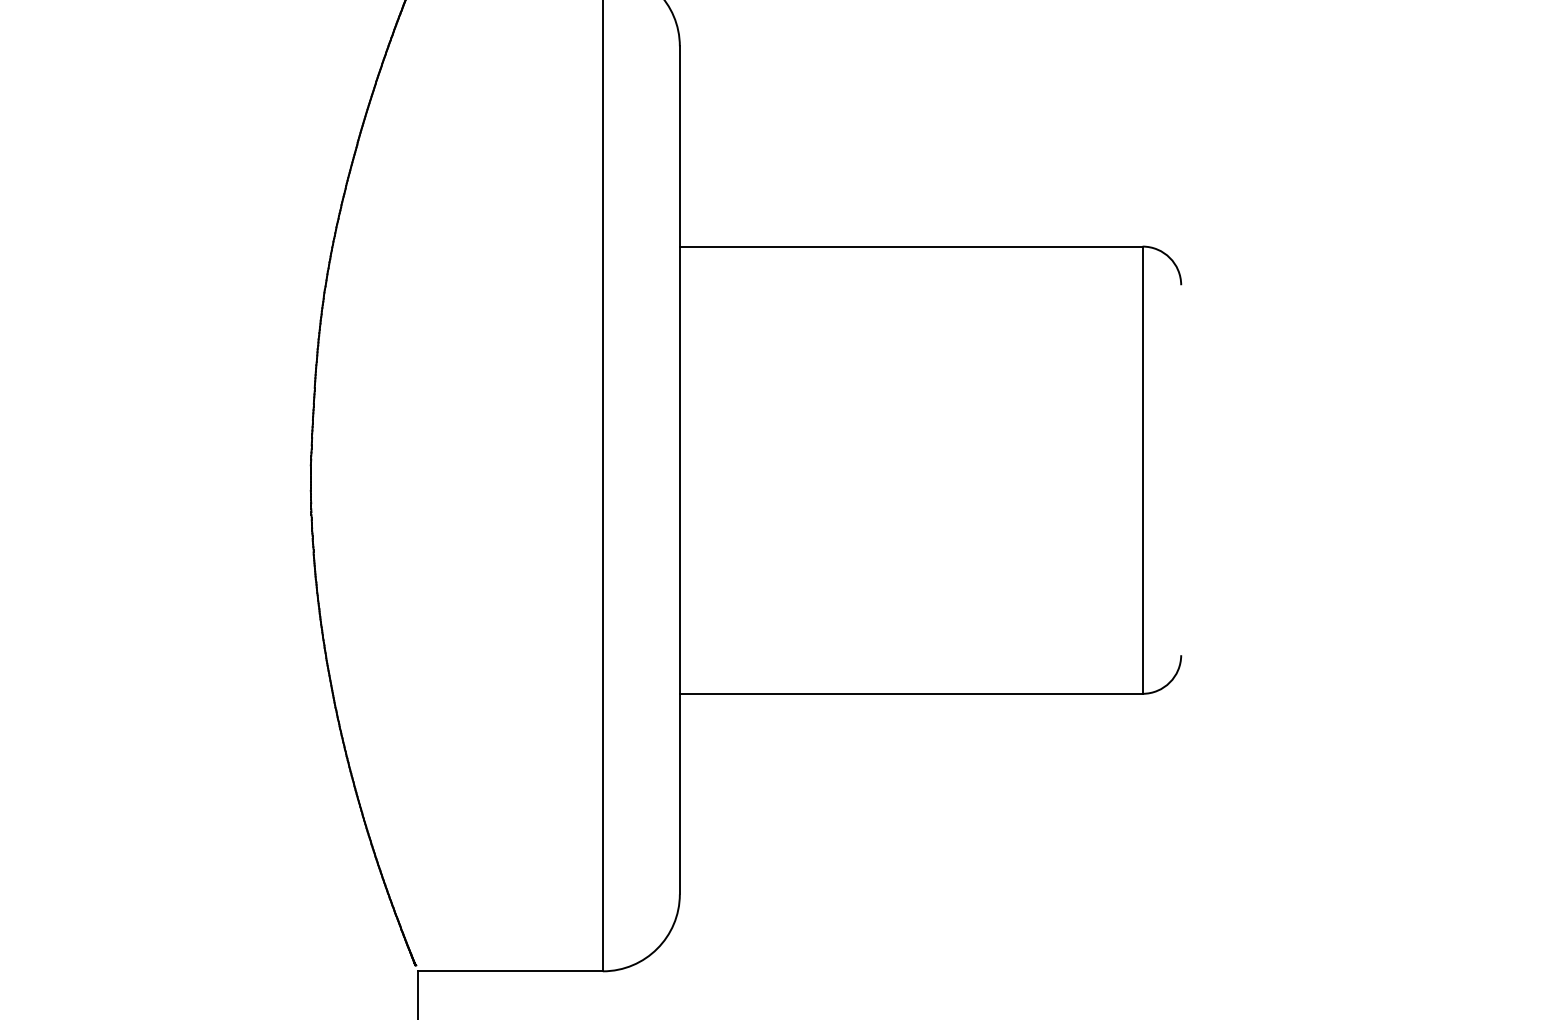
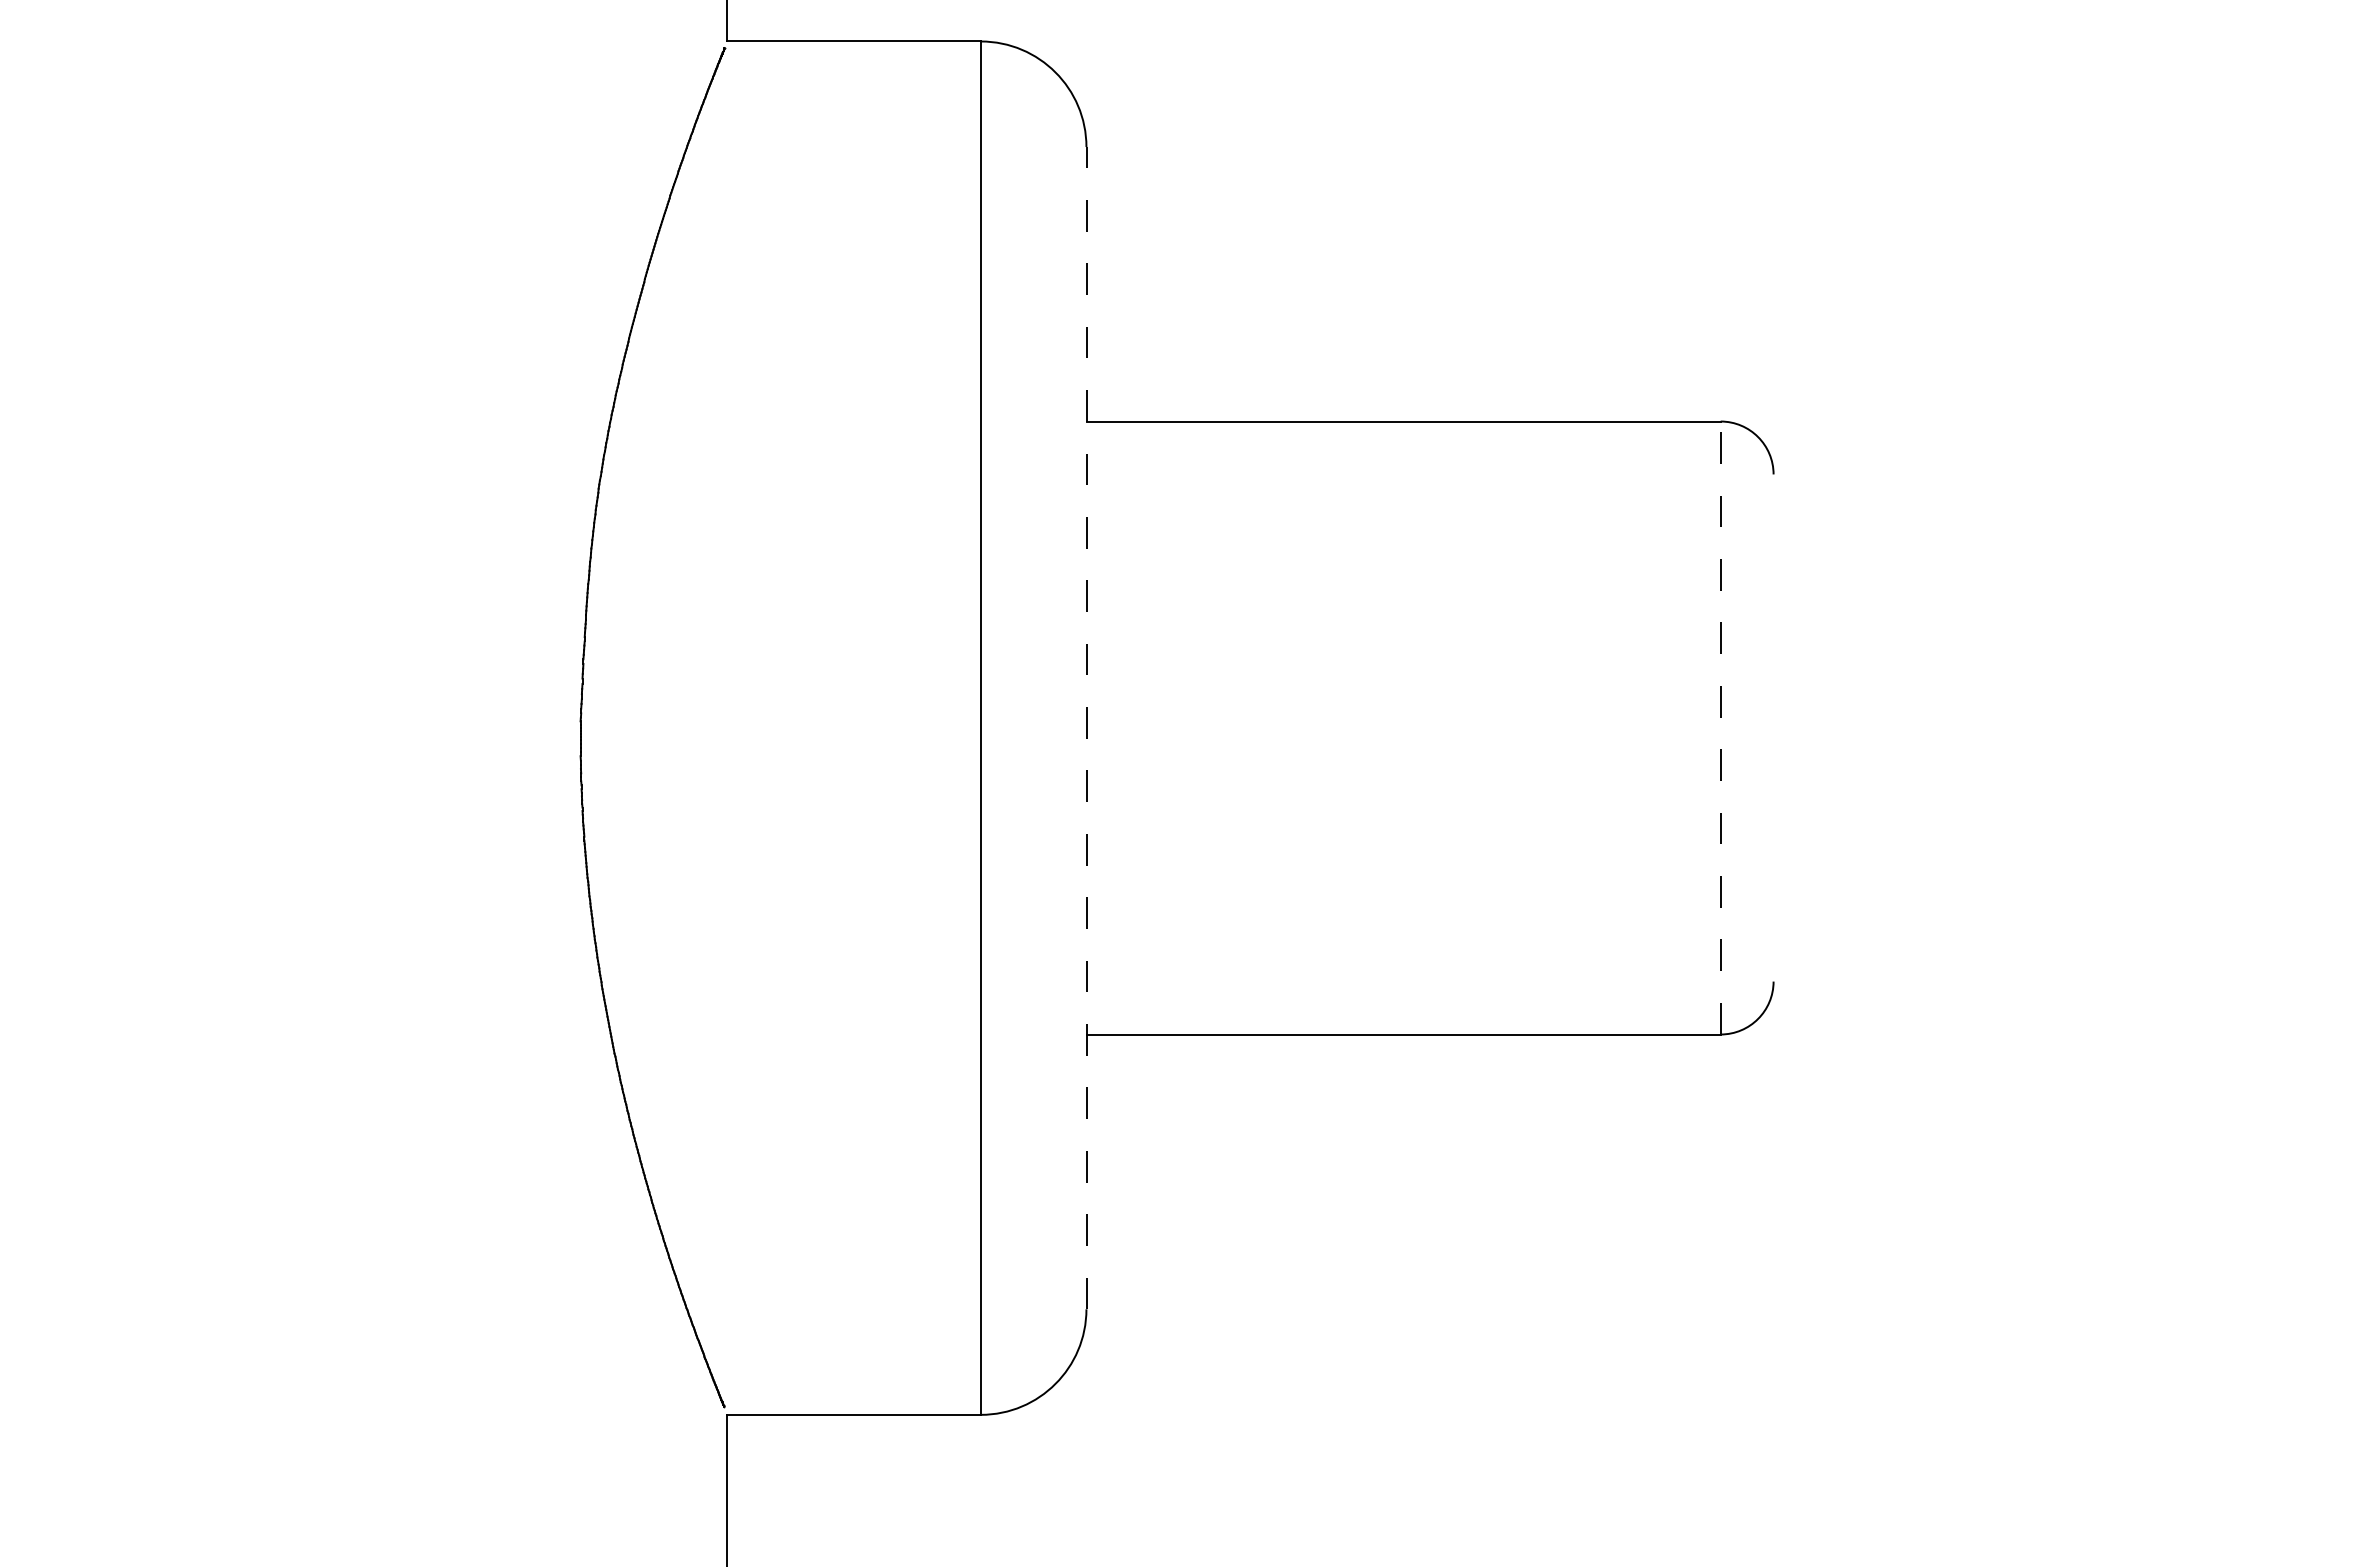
line: (679, 469) -> (1086, 727), solid -> dashed
line: (1142, 469) -> (1720, 727), solid -> dashed

